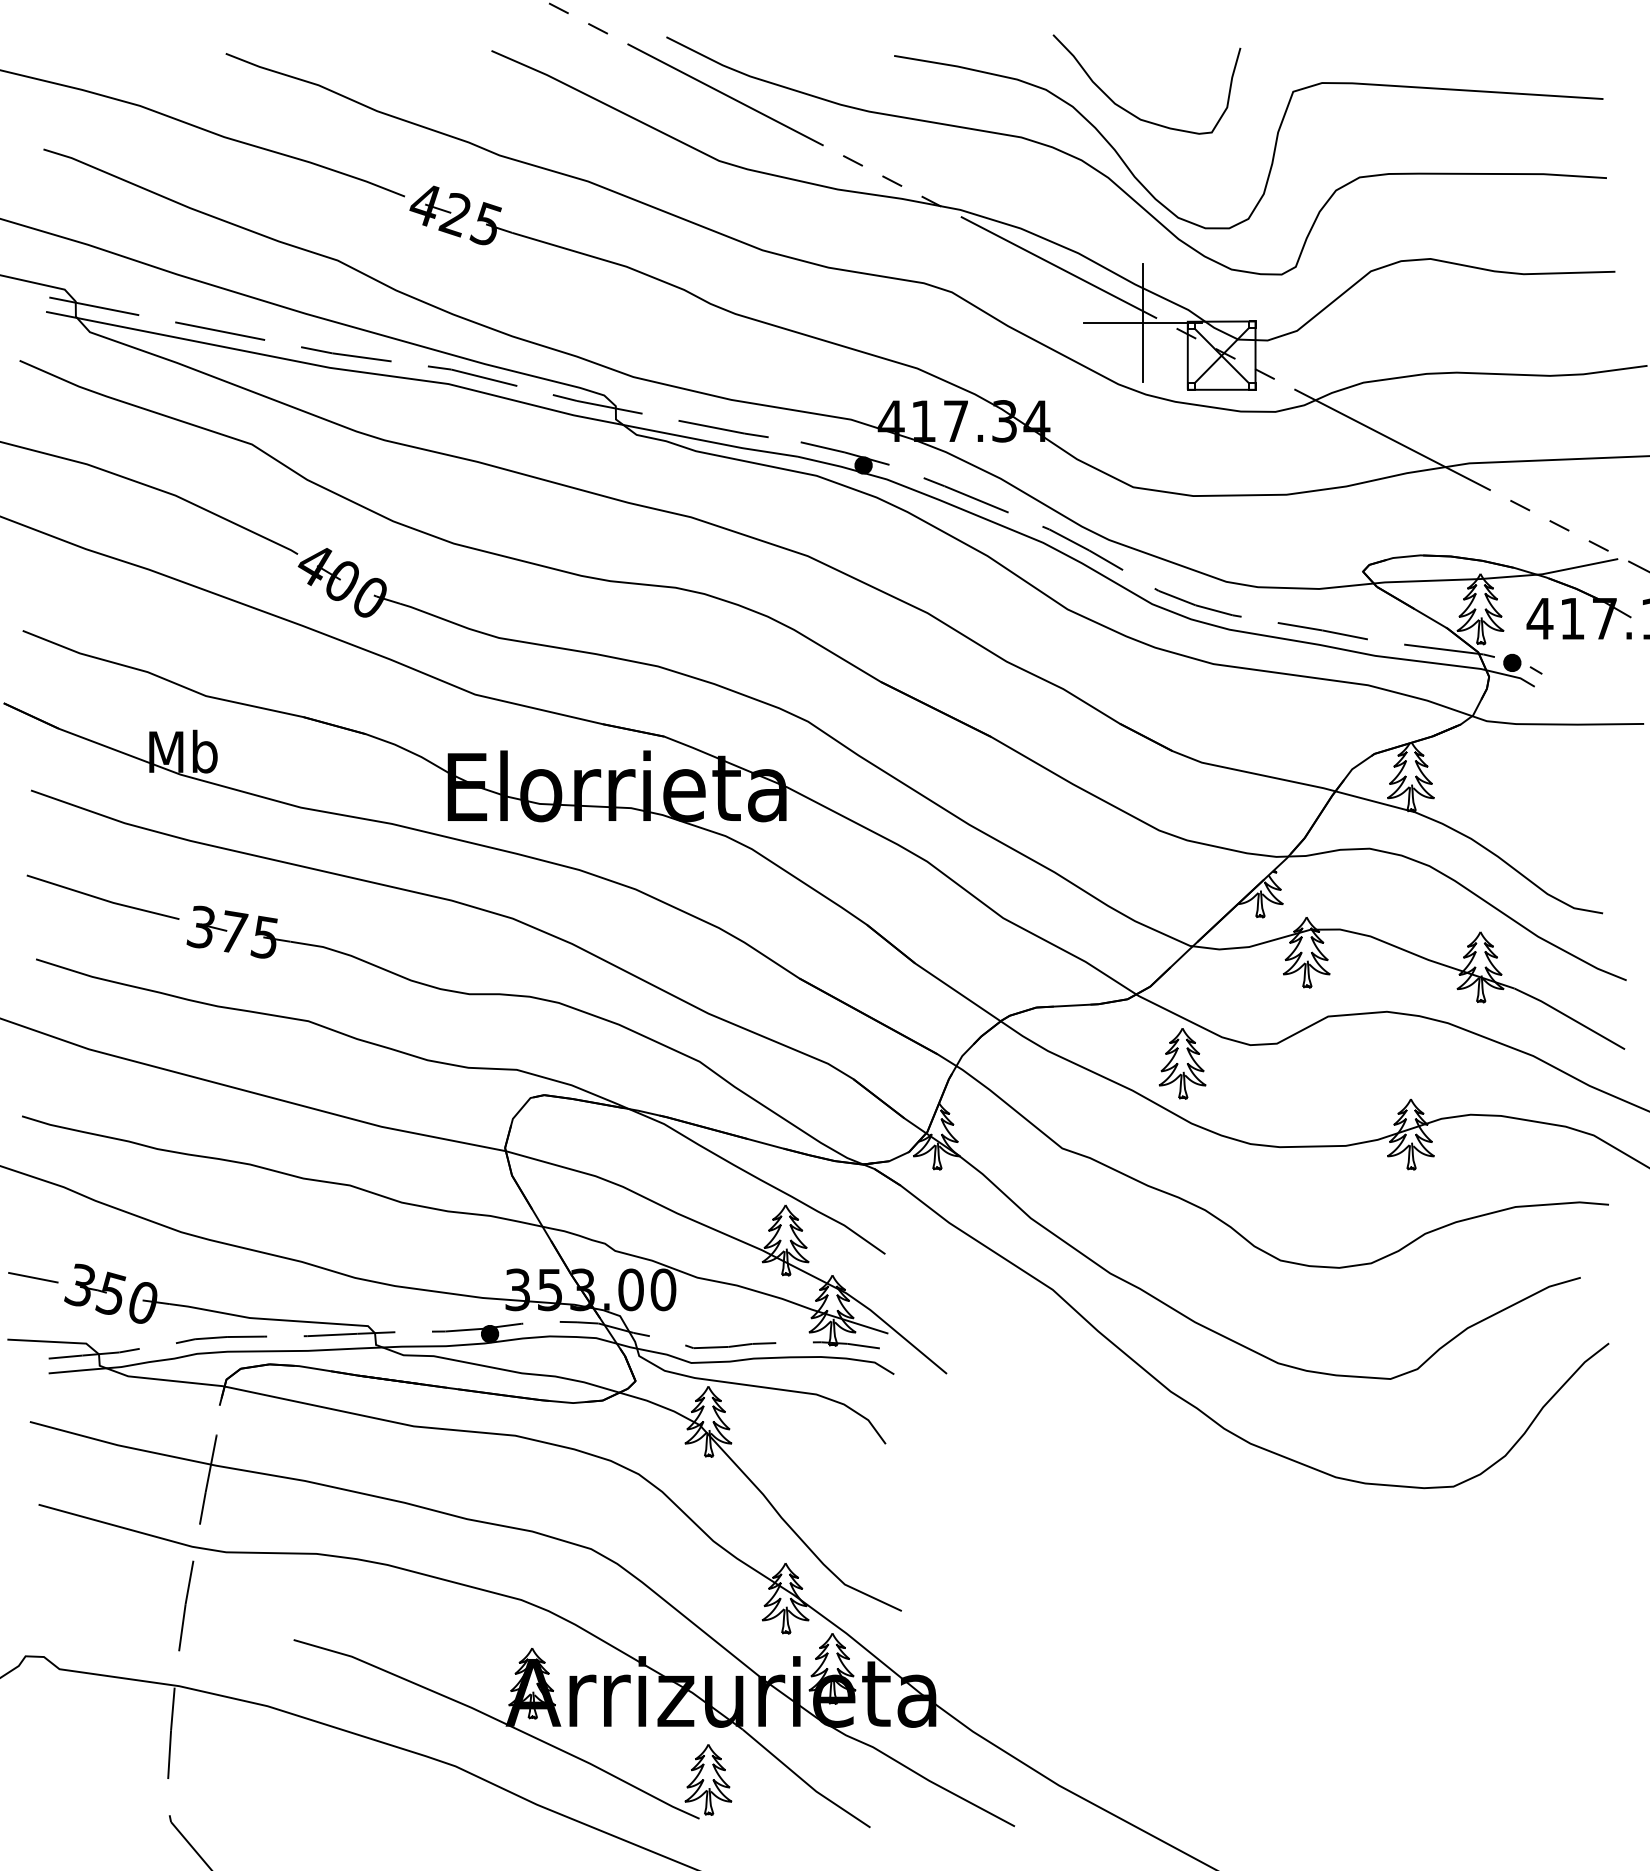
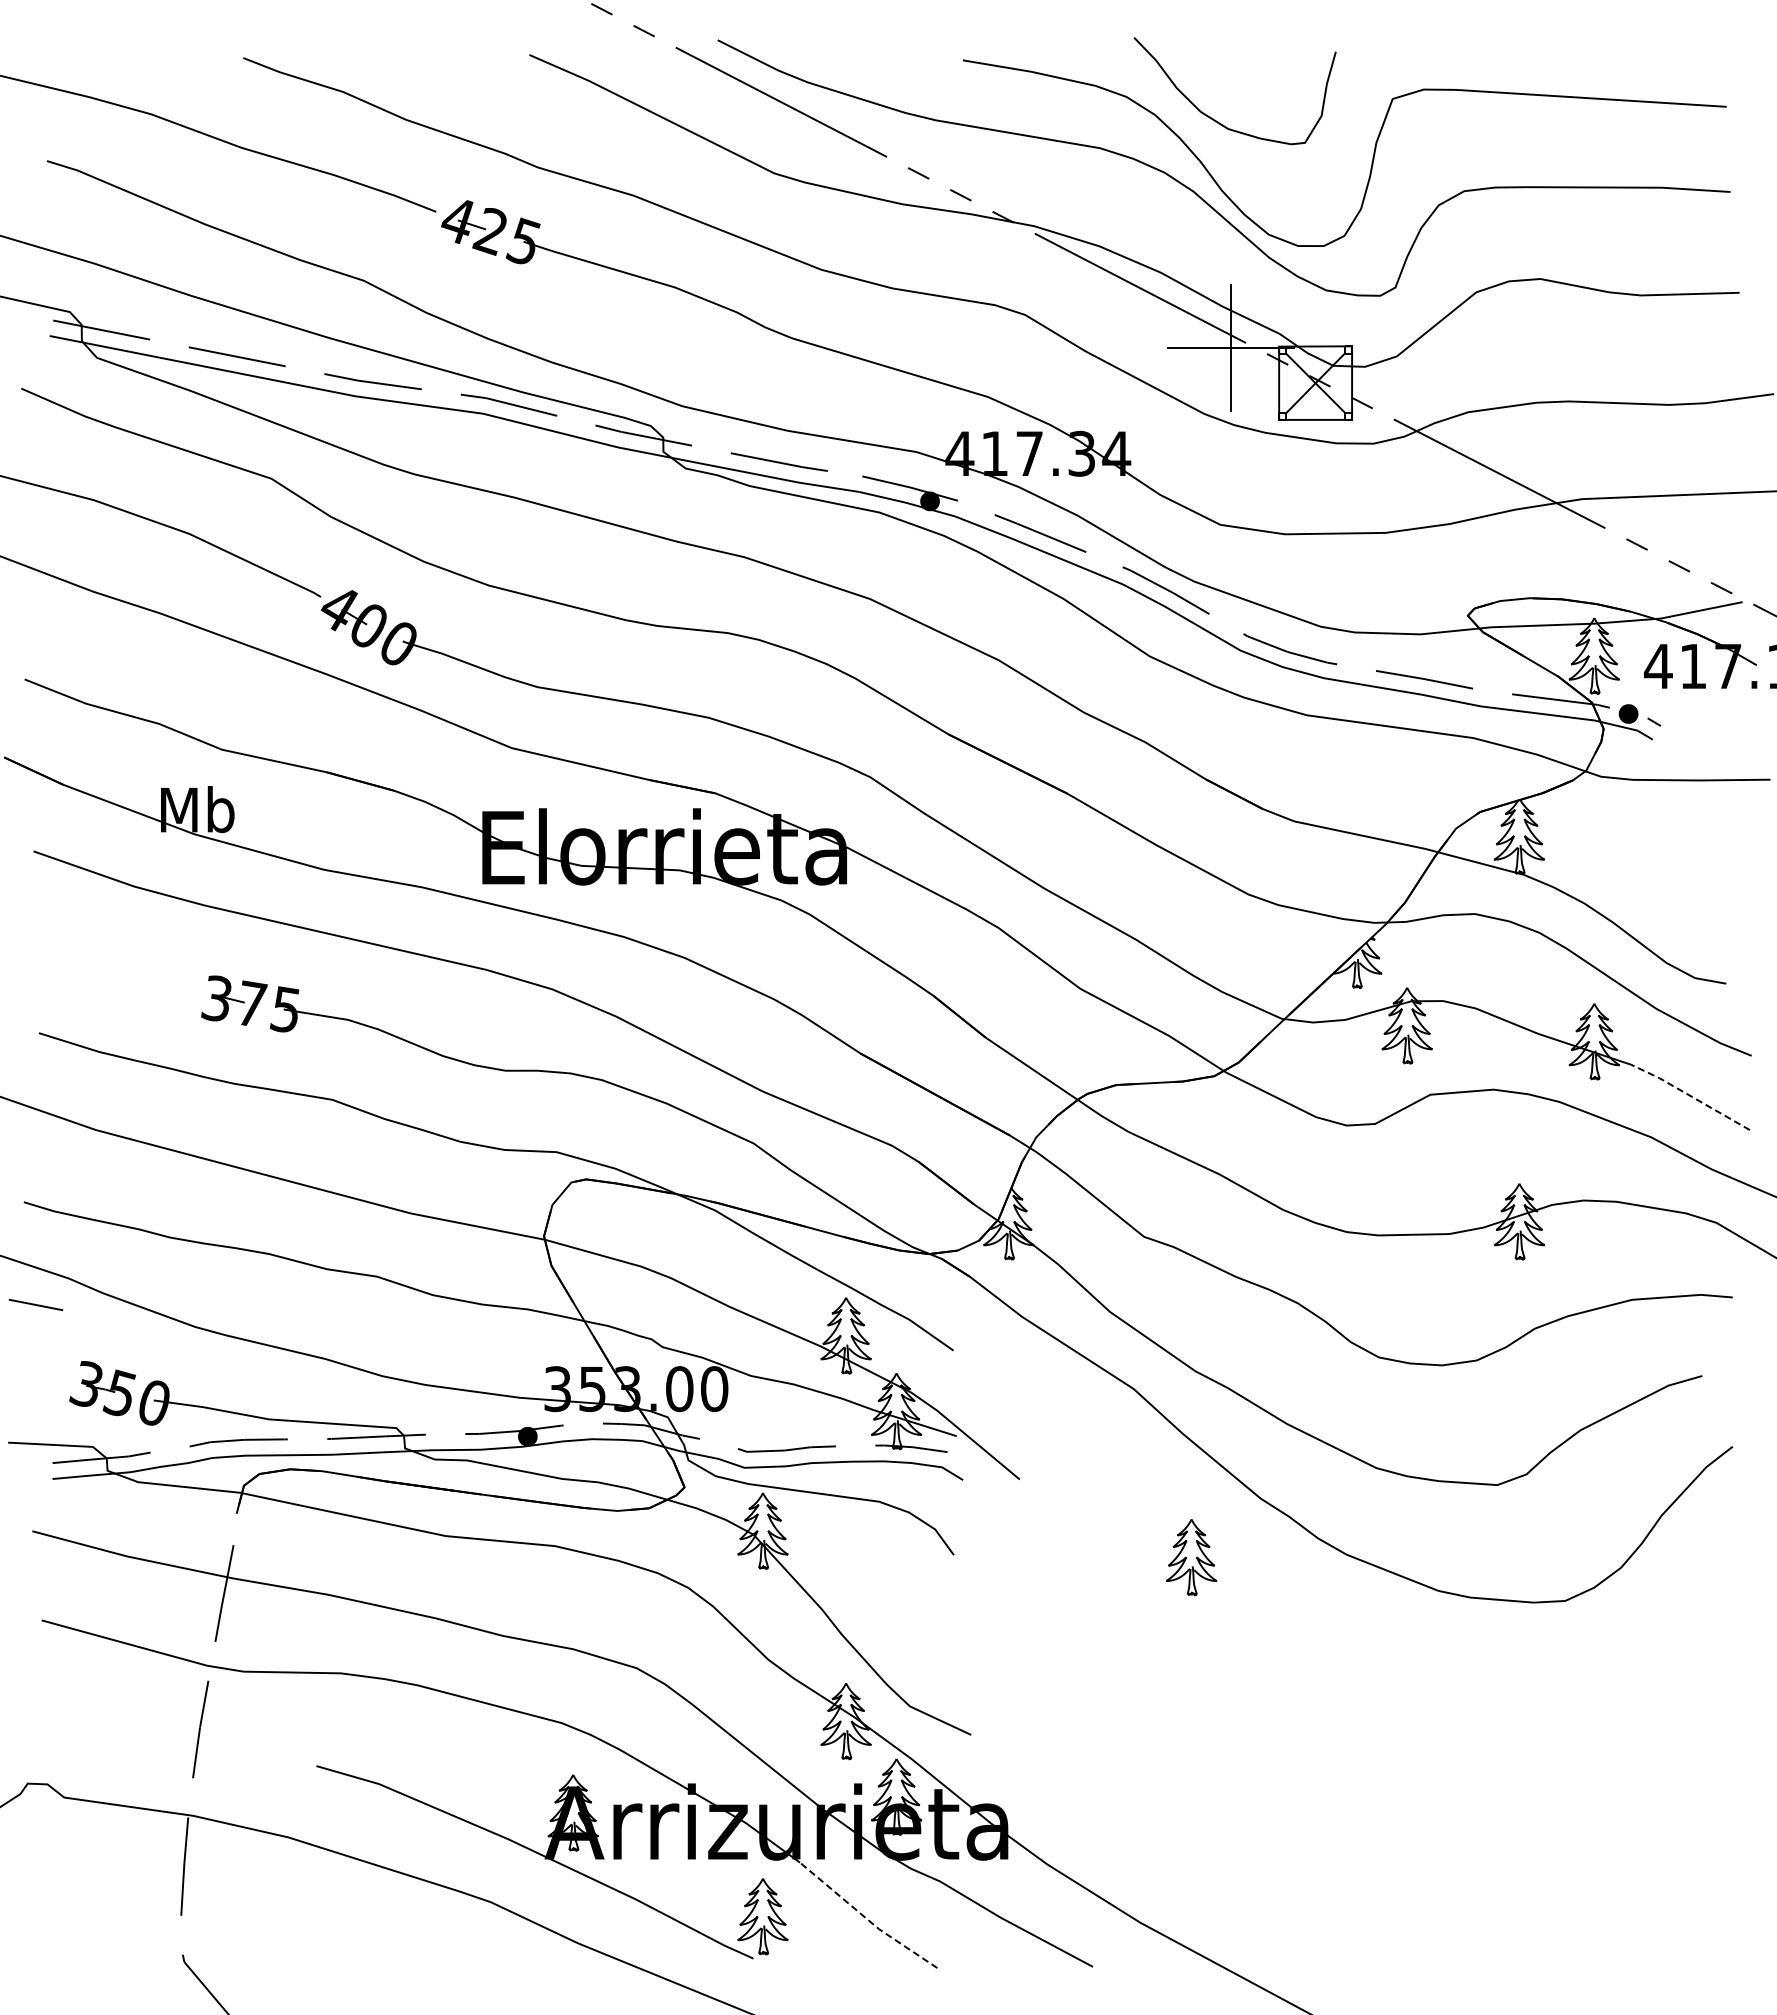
line: (102, 898) -> (110, 967), removed
line: (1569, 1018) -> (1690, 1096), solid -> dashed
part: (1182, 1063) -> (1191, 1557), moved
line: (33, 1277) -> (36, 1304), moved
line: (804, 1781) -> (866, 1918), solid -> dashed

